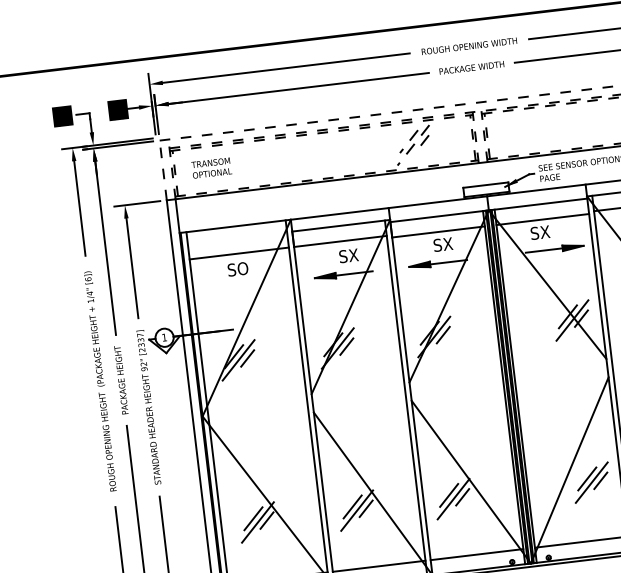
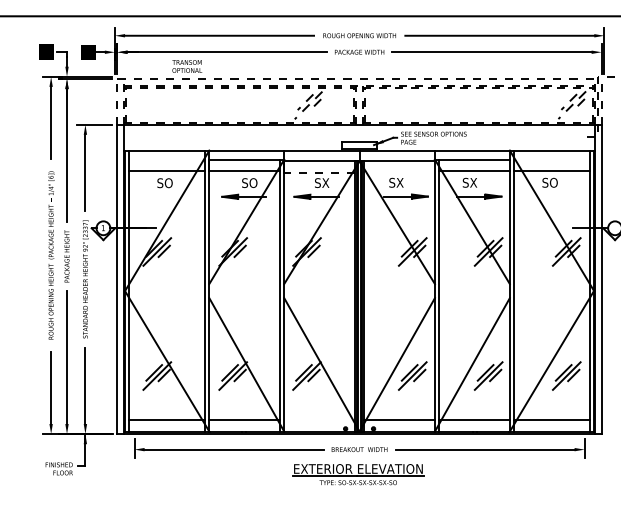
text: (212, 168) -> (187, 66), moved
line: (542, 220) -> (399, 173), removed
line: (438, 232) -> (319, 173), solid -> dashed
text: (348, 256) -> (249, 183), SX -> SO
line: (476, 555) -> (319, 420), removed

